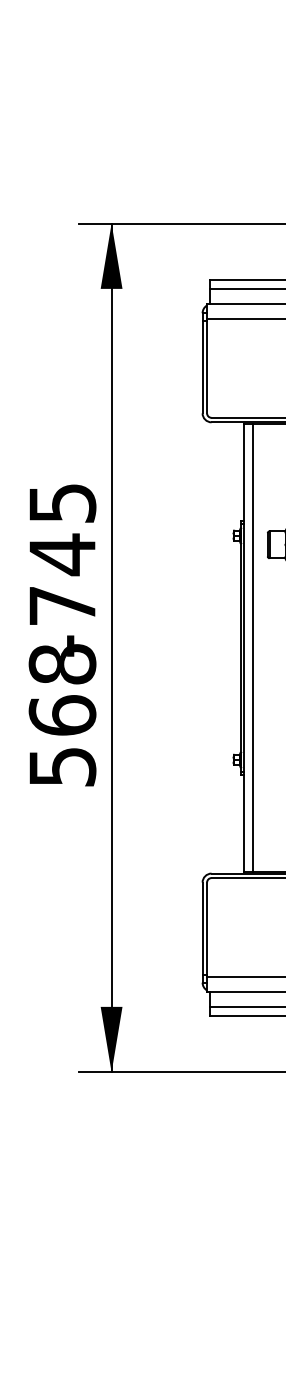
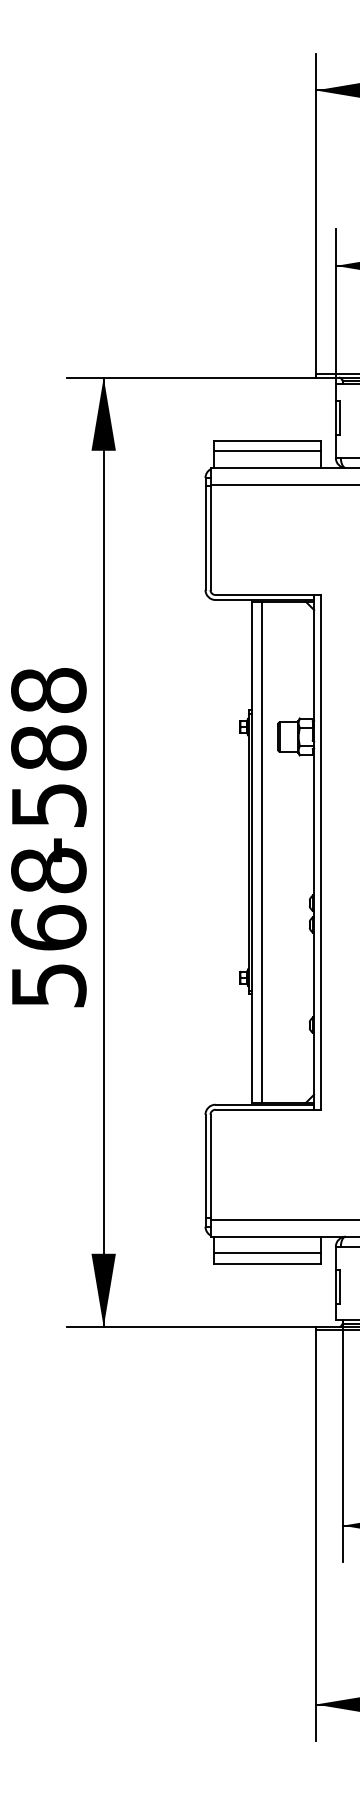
text: (62, 554) -> (48, 747), -745 -> -588

